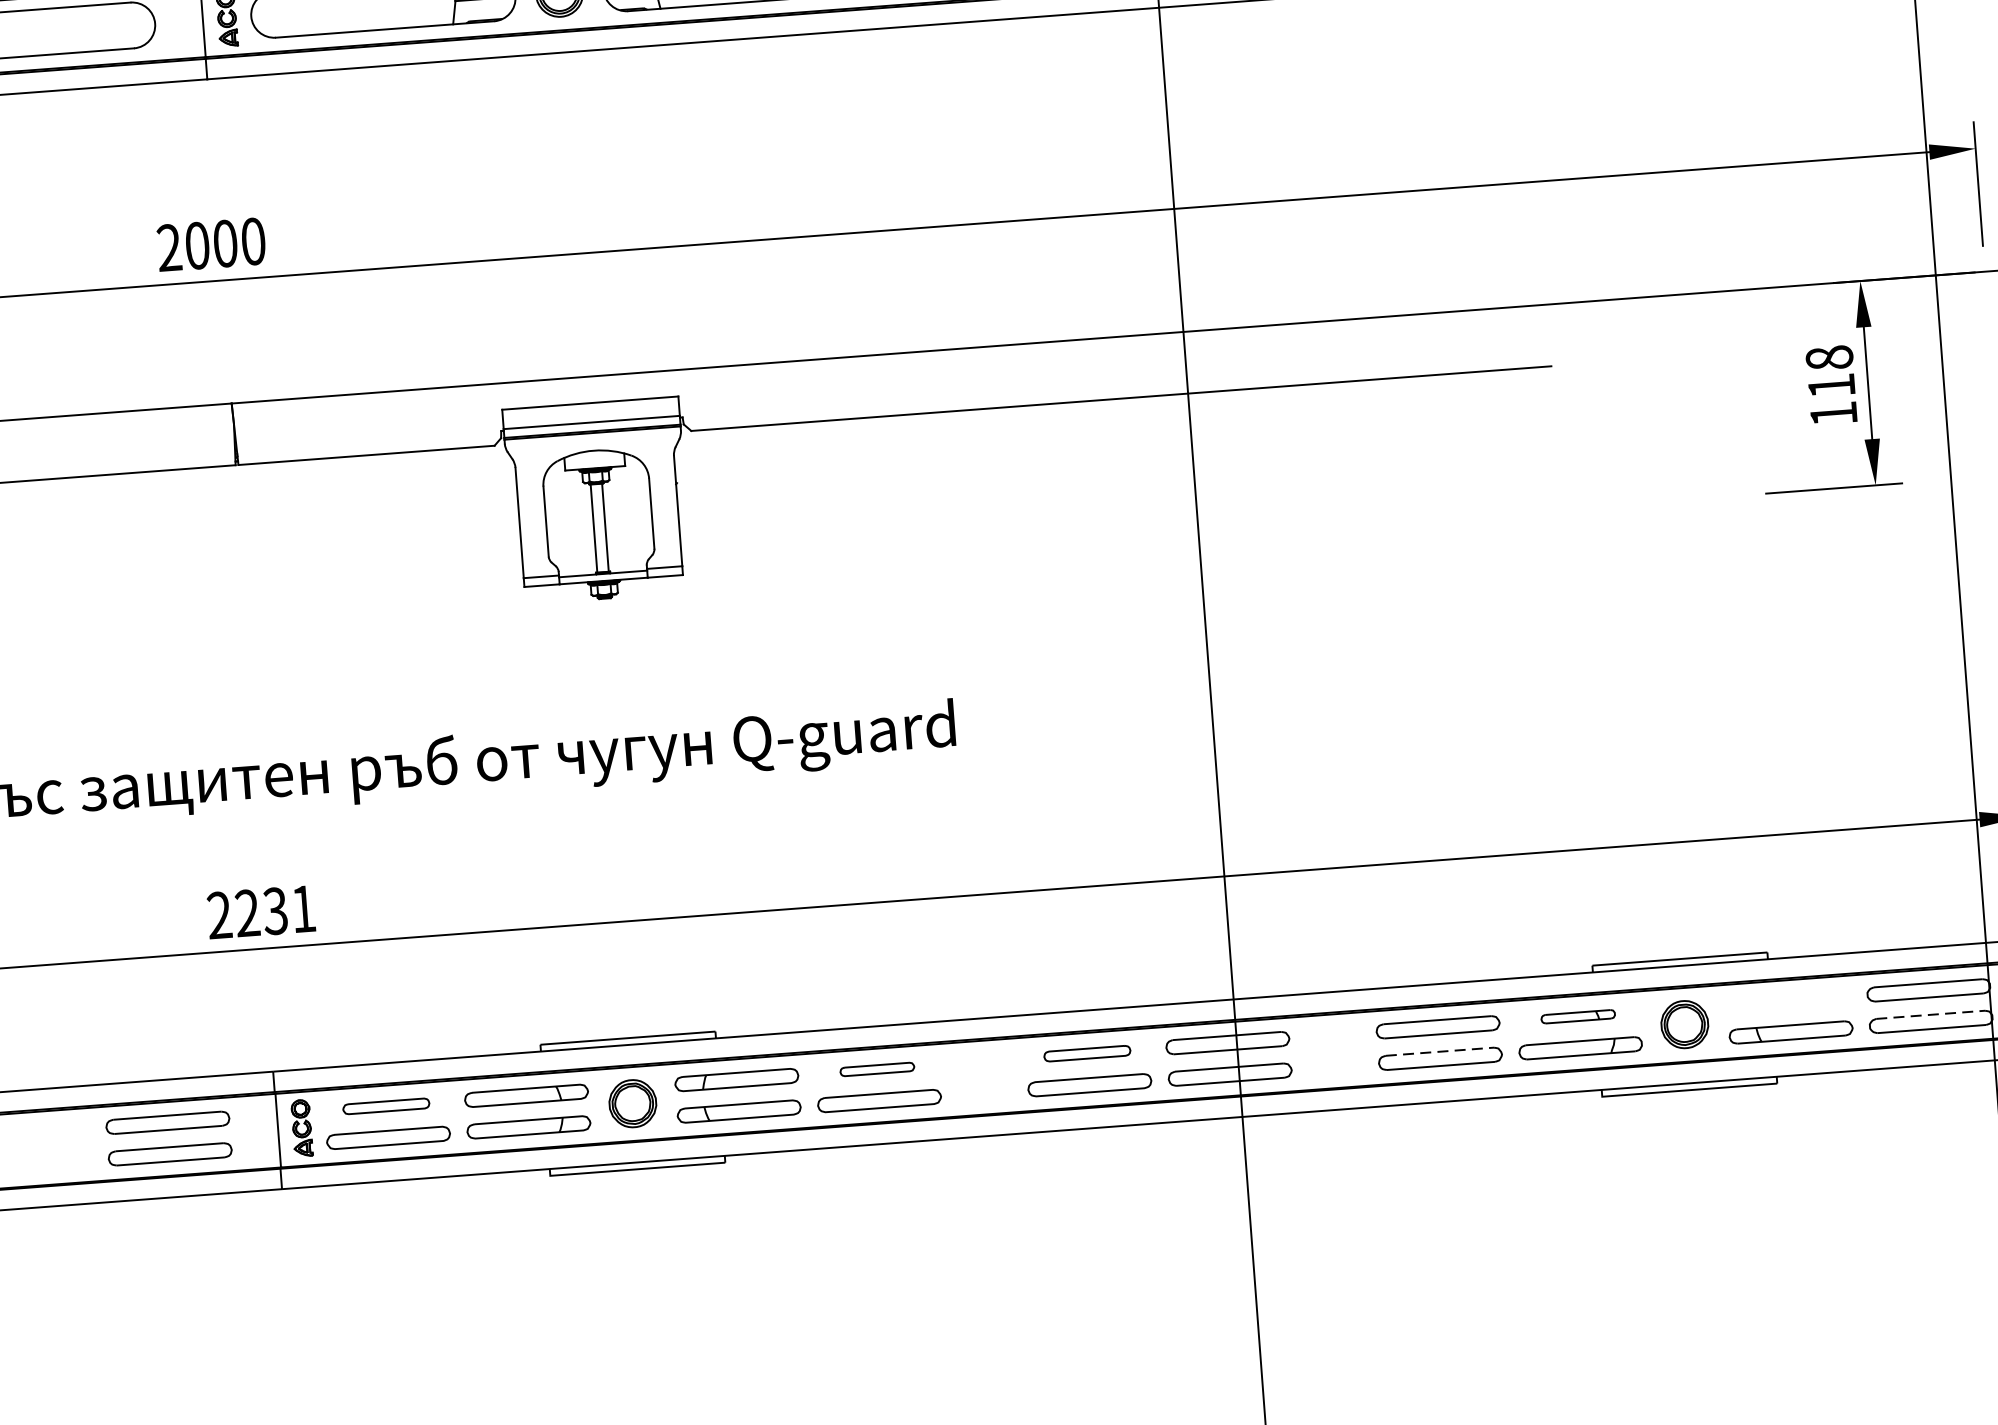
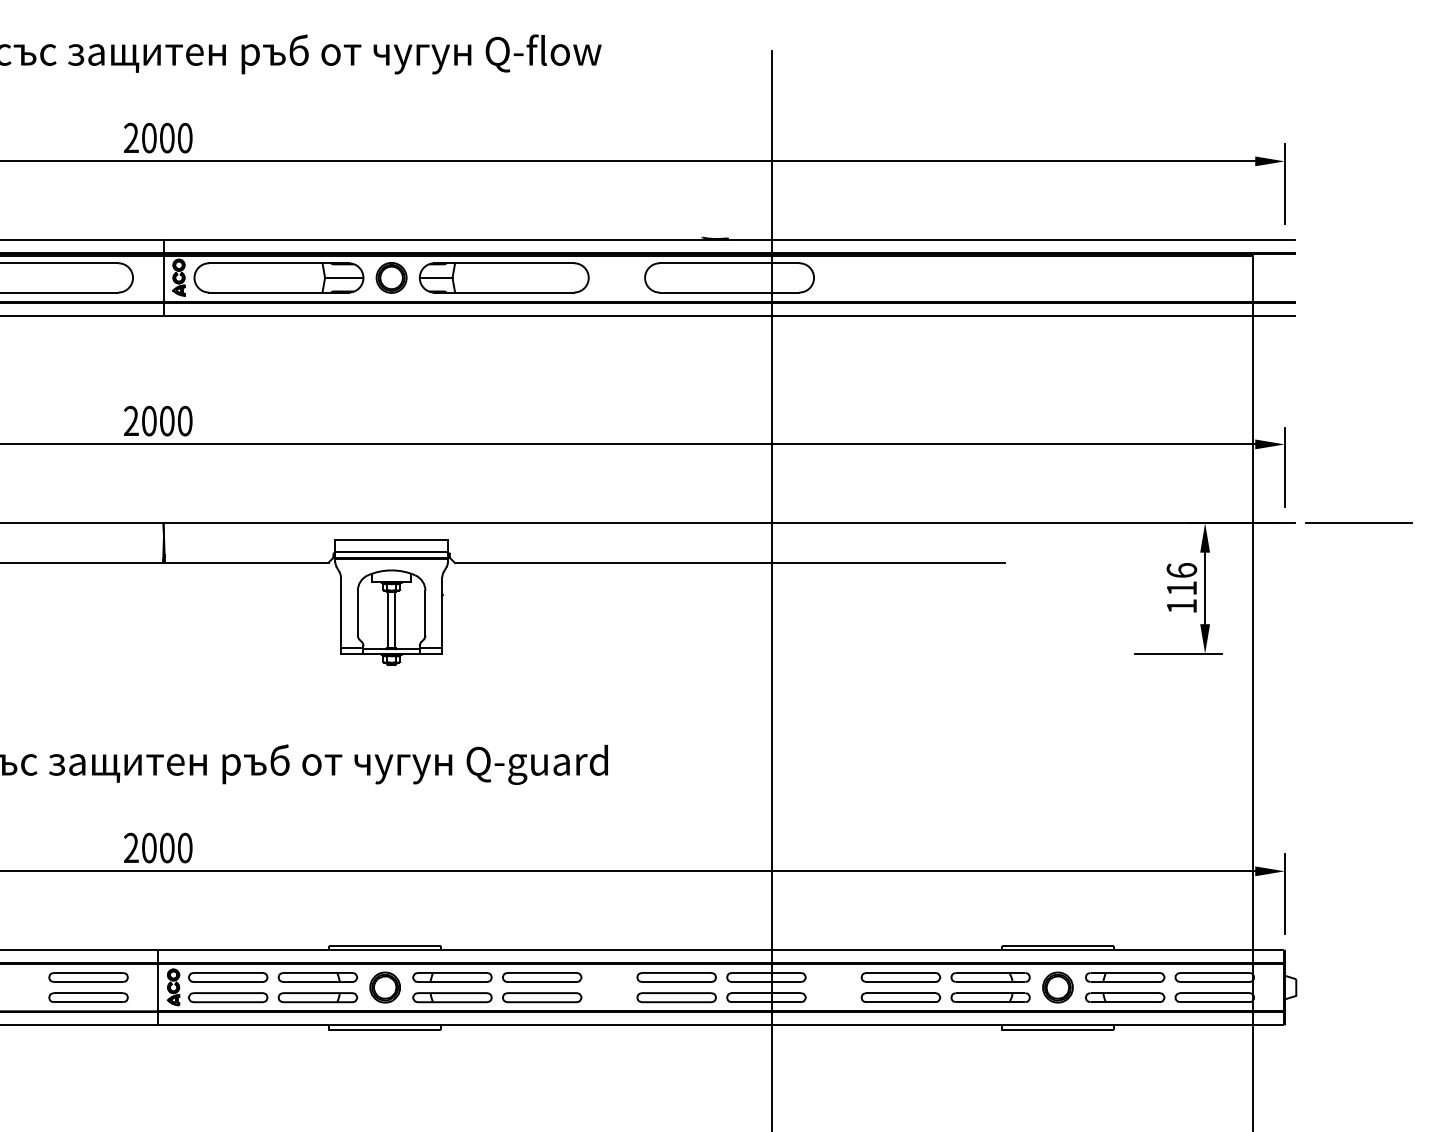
text: (1828, 357) -> (1181, 570), 118 -> 116
text: (274, 910) -> (166, 847), 2231 -> 2000
part: (1789, 1000) -> (1125, 977), added
line: (1930, 1015) -> (1214, 993), dashed -> solid
part: (1578, 1016) -> (990, 977), size x1.67
line: (1439, 1052) -> (900, 993), dashed -> solid
part: (1087, 1053) -> (676, 977), size x1.43
part: (877, 1069) -> (542, 977), size x1.67
part: (386, 1106) -> (228, 977), size x1.43

